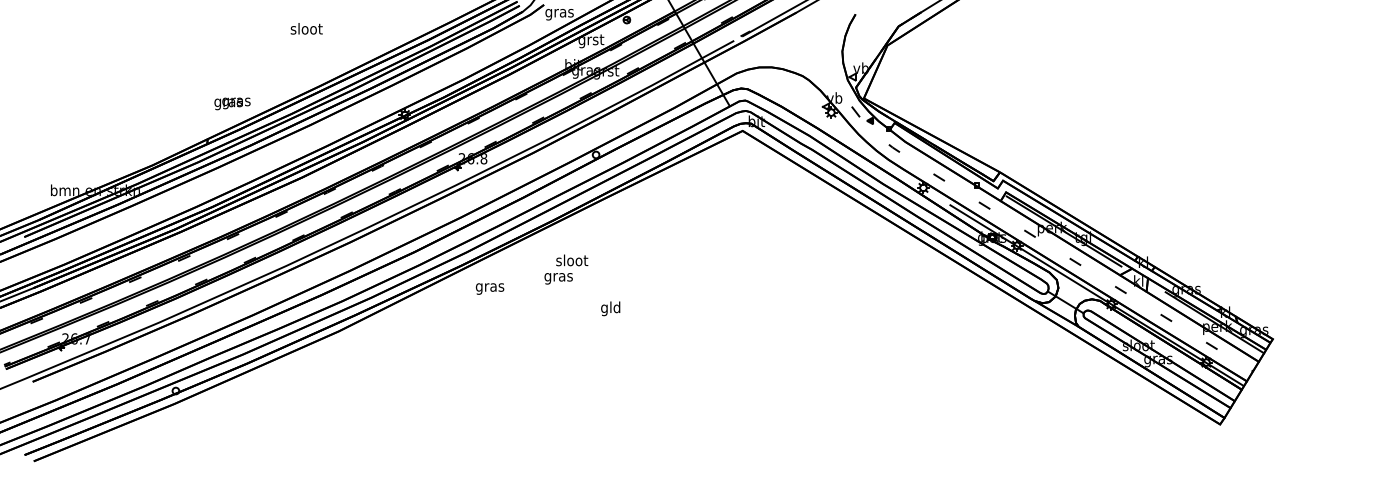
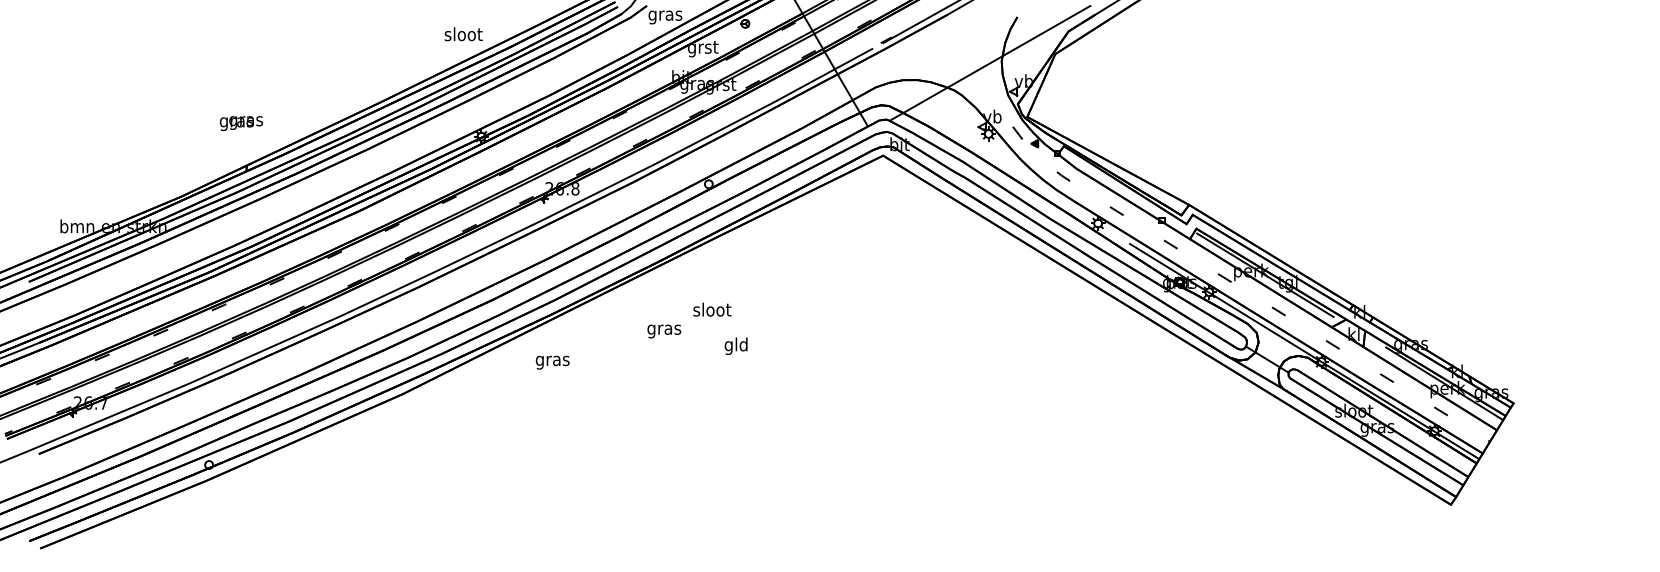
text: (306, 29) -> (463, 34), moved
line: (832, 53) -> (990, 63), added
text: (232, 103) -> (241, 123), moved
text: (572, 260) -> (712, 309), moved
text: (489, 288) -> (552, 362), moved
text: (610, 308) -> (735, 345), moved

